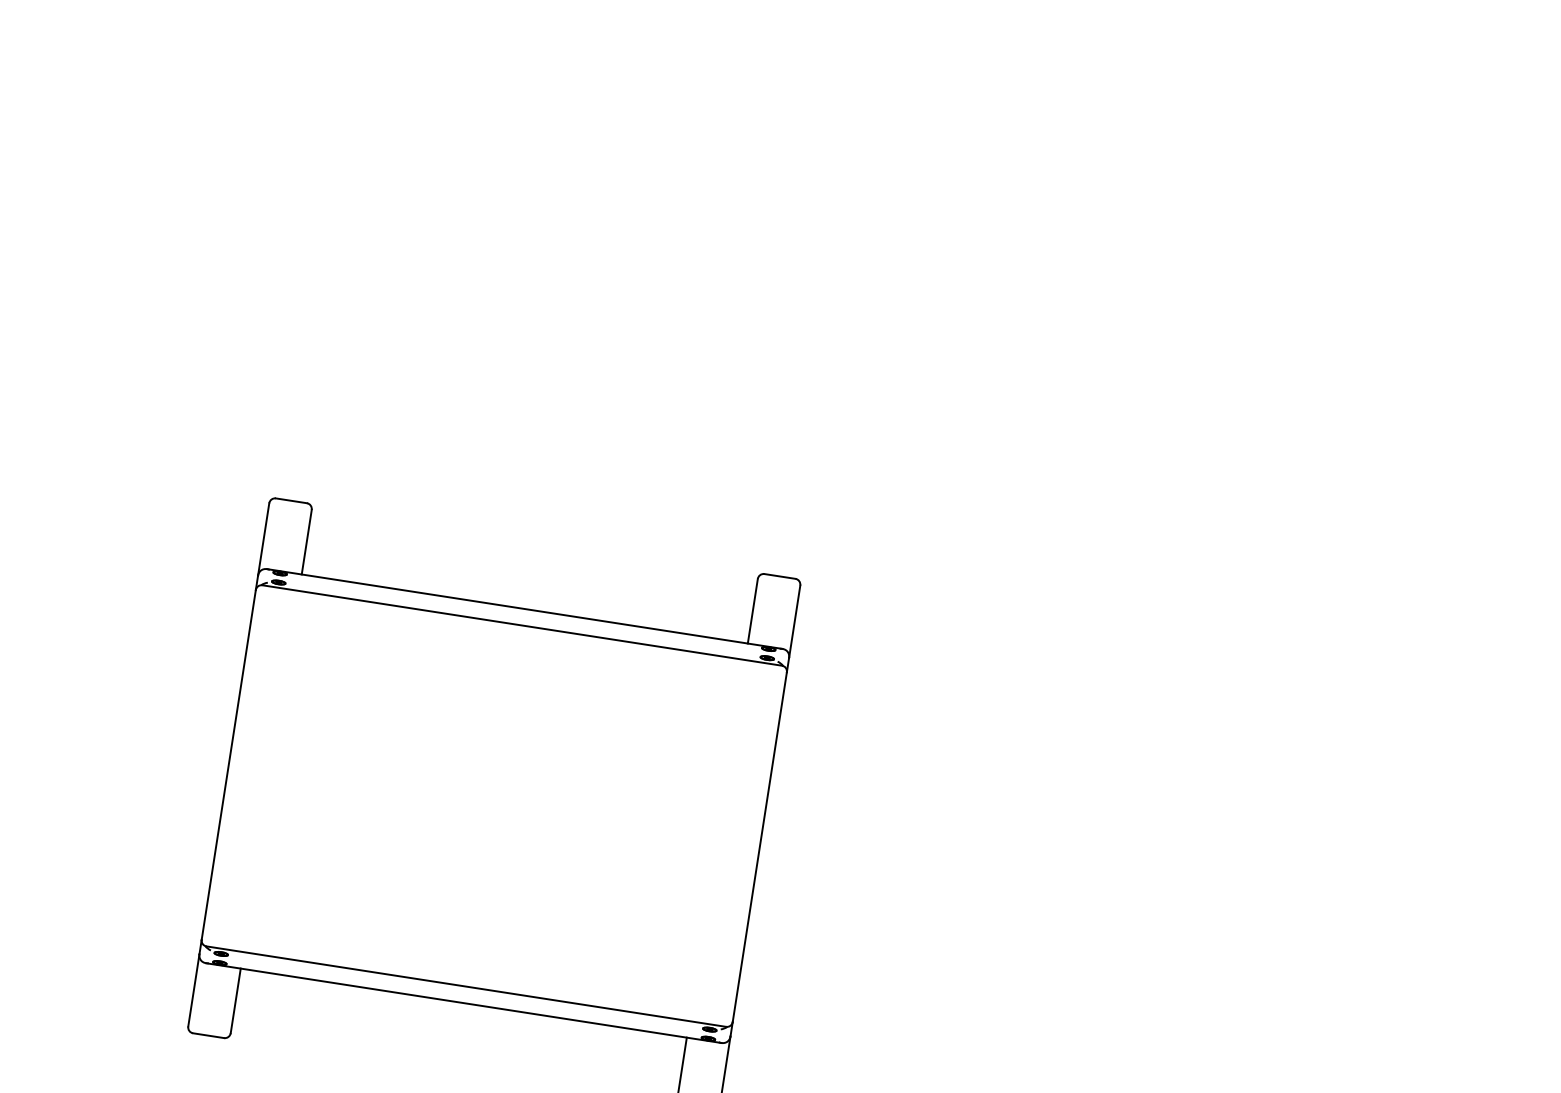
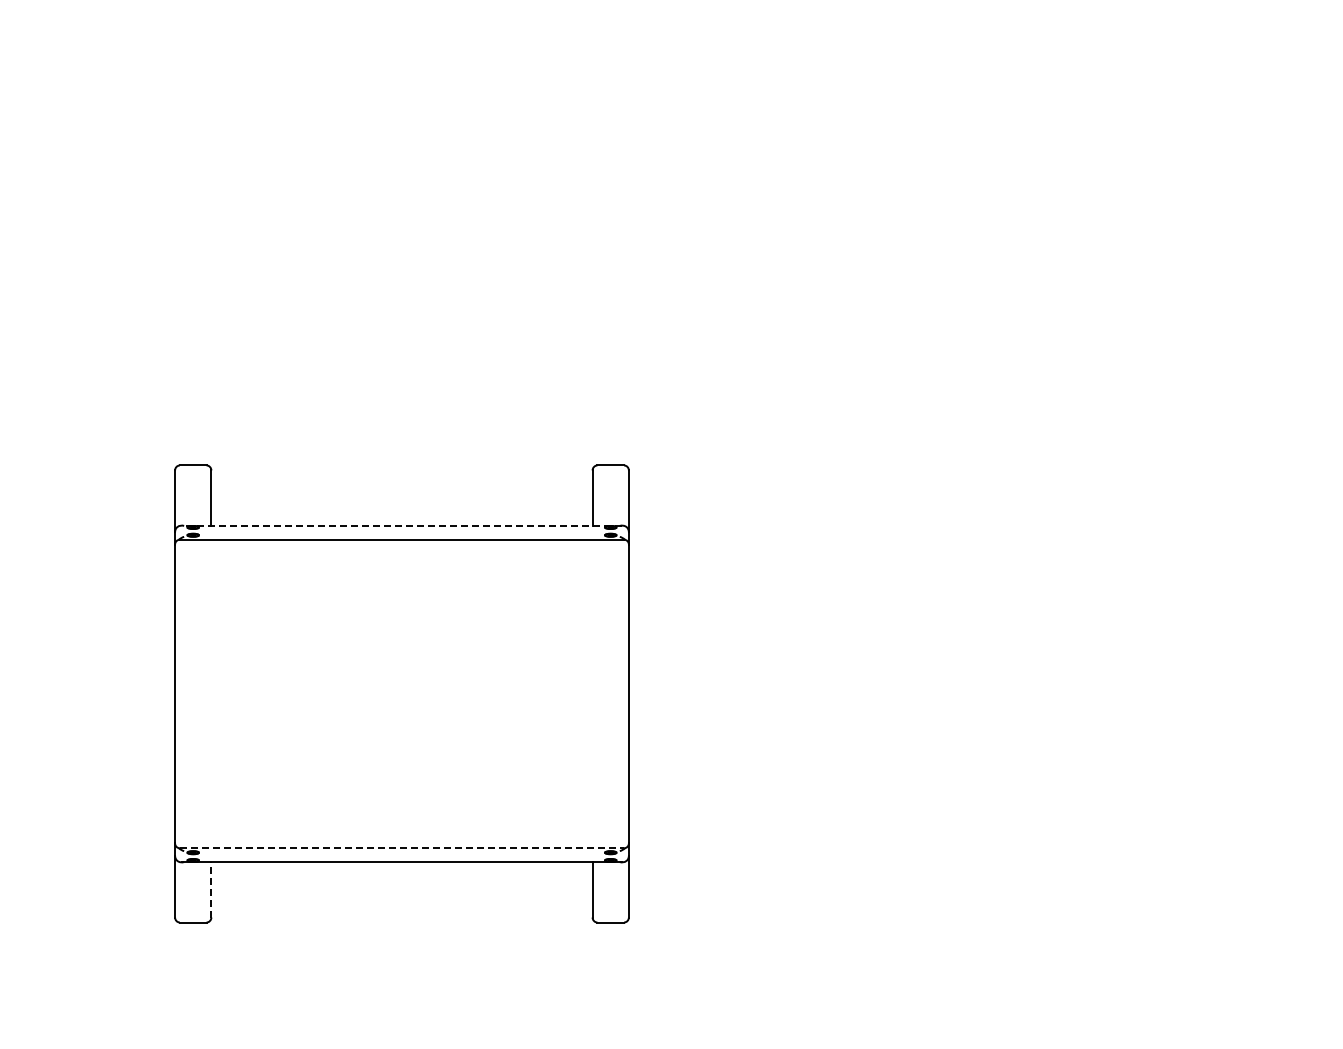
line: (524, 608) -> (401, 525), solid -> dashed
line: (466, 986) -> (402, 848), solid -> dashed
line: (235, 1000) -> (211, 889), solid -> dashed

